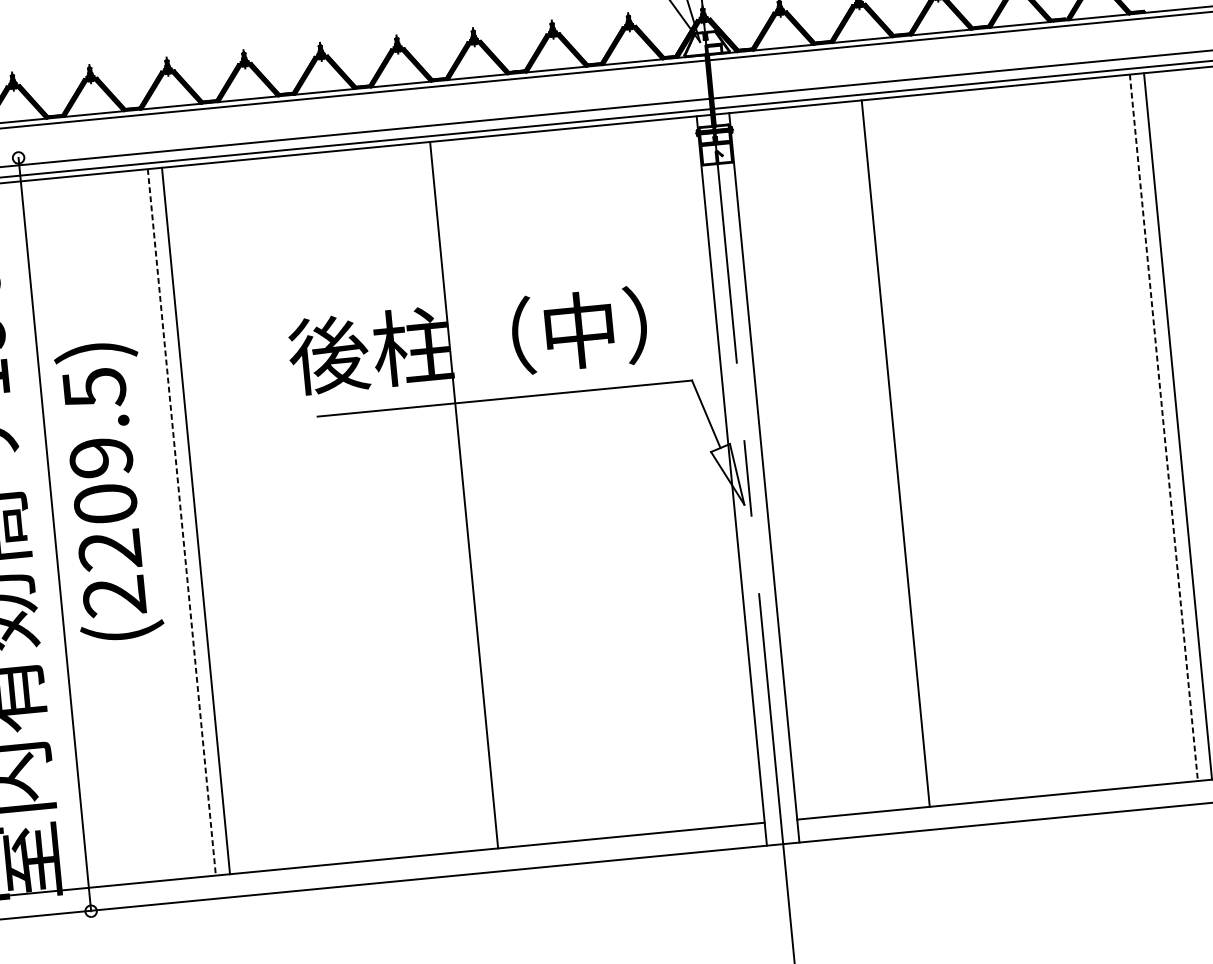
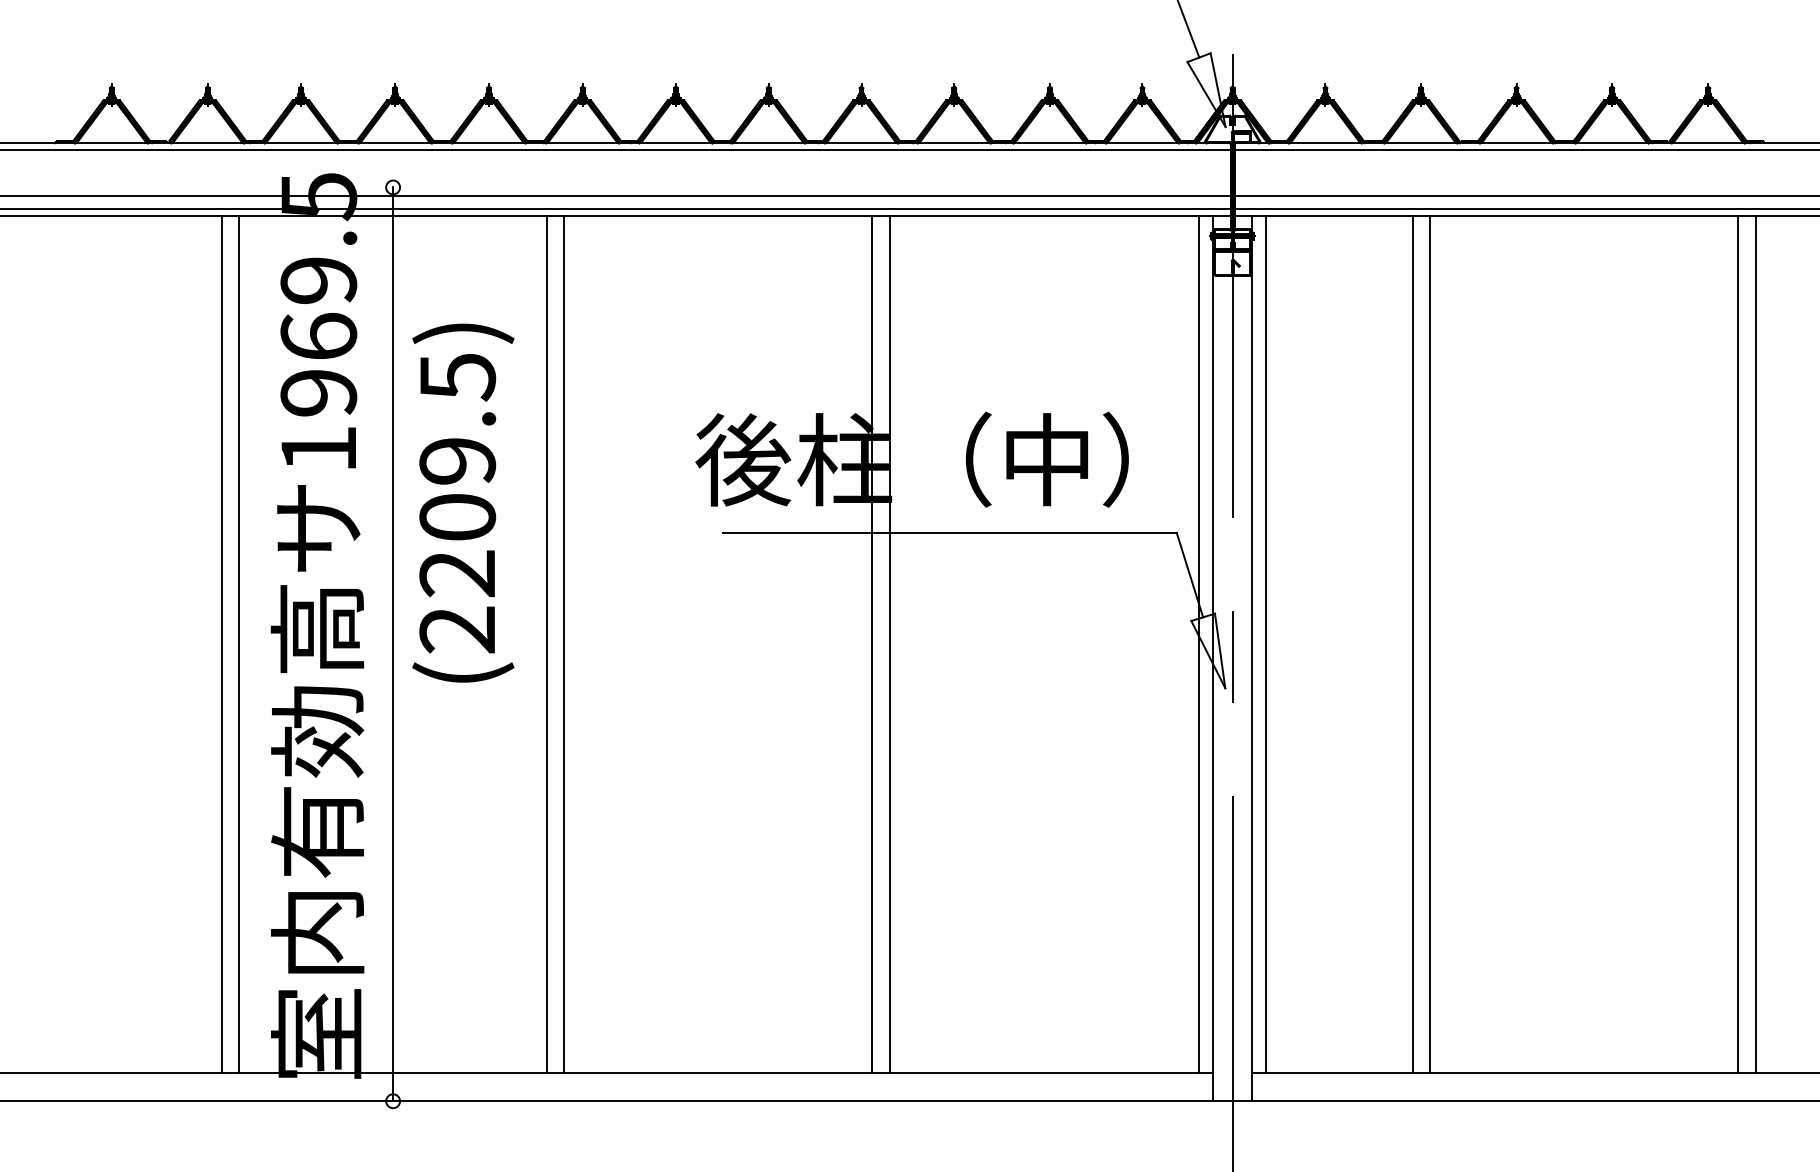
line: (1163, 427) -> (1738, 644), dashed -> solid
line: (910, 451) -> (1430, 643), added
line: (774, 464) -> (1266, 643), added
line: (719, 469) -> (1199, 643), added
text: (109, 491) -> (463, 502), moved
line: (449, 495) -> (872, 643), added
line: (182, 522) -> (547, 644), dashed -> solid

